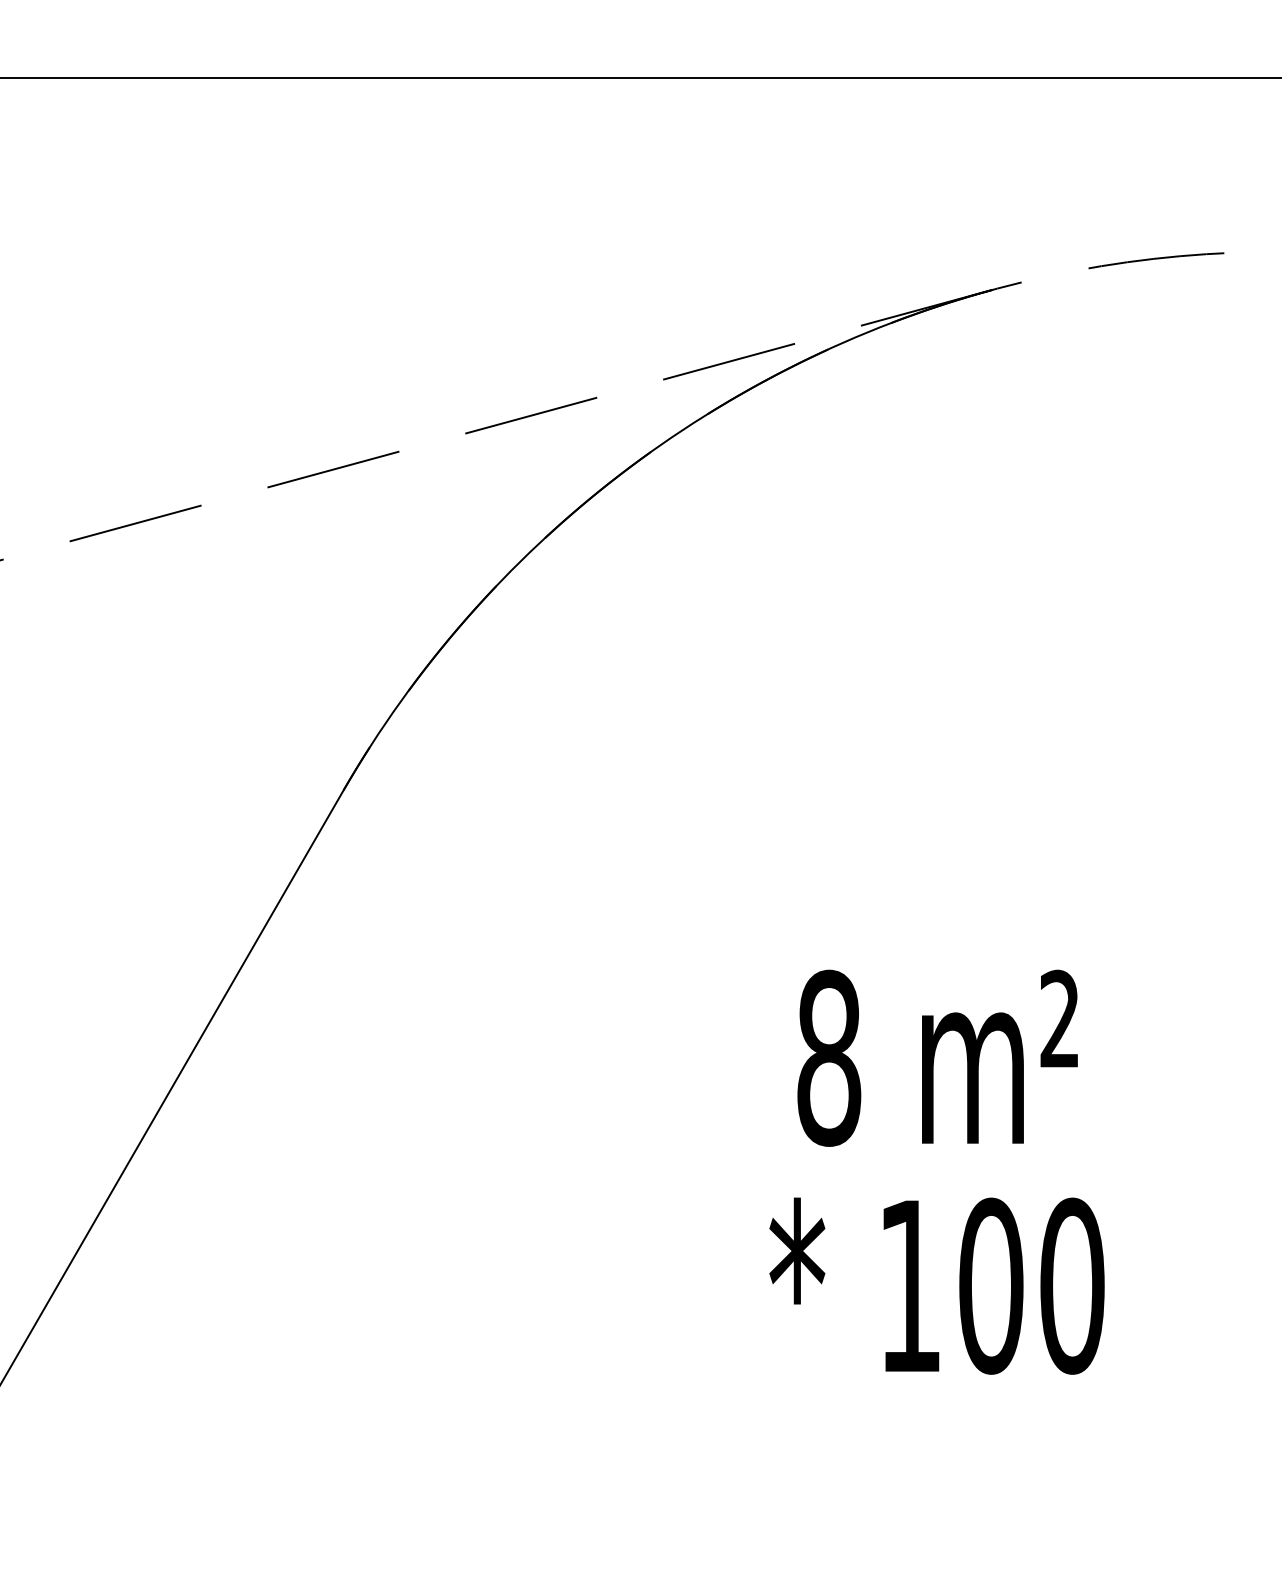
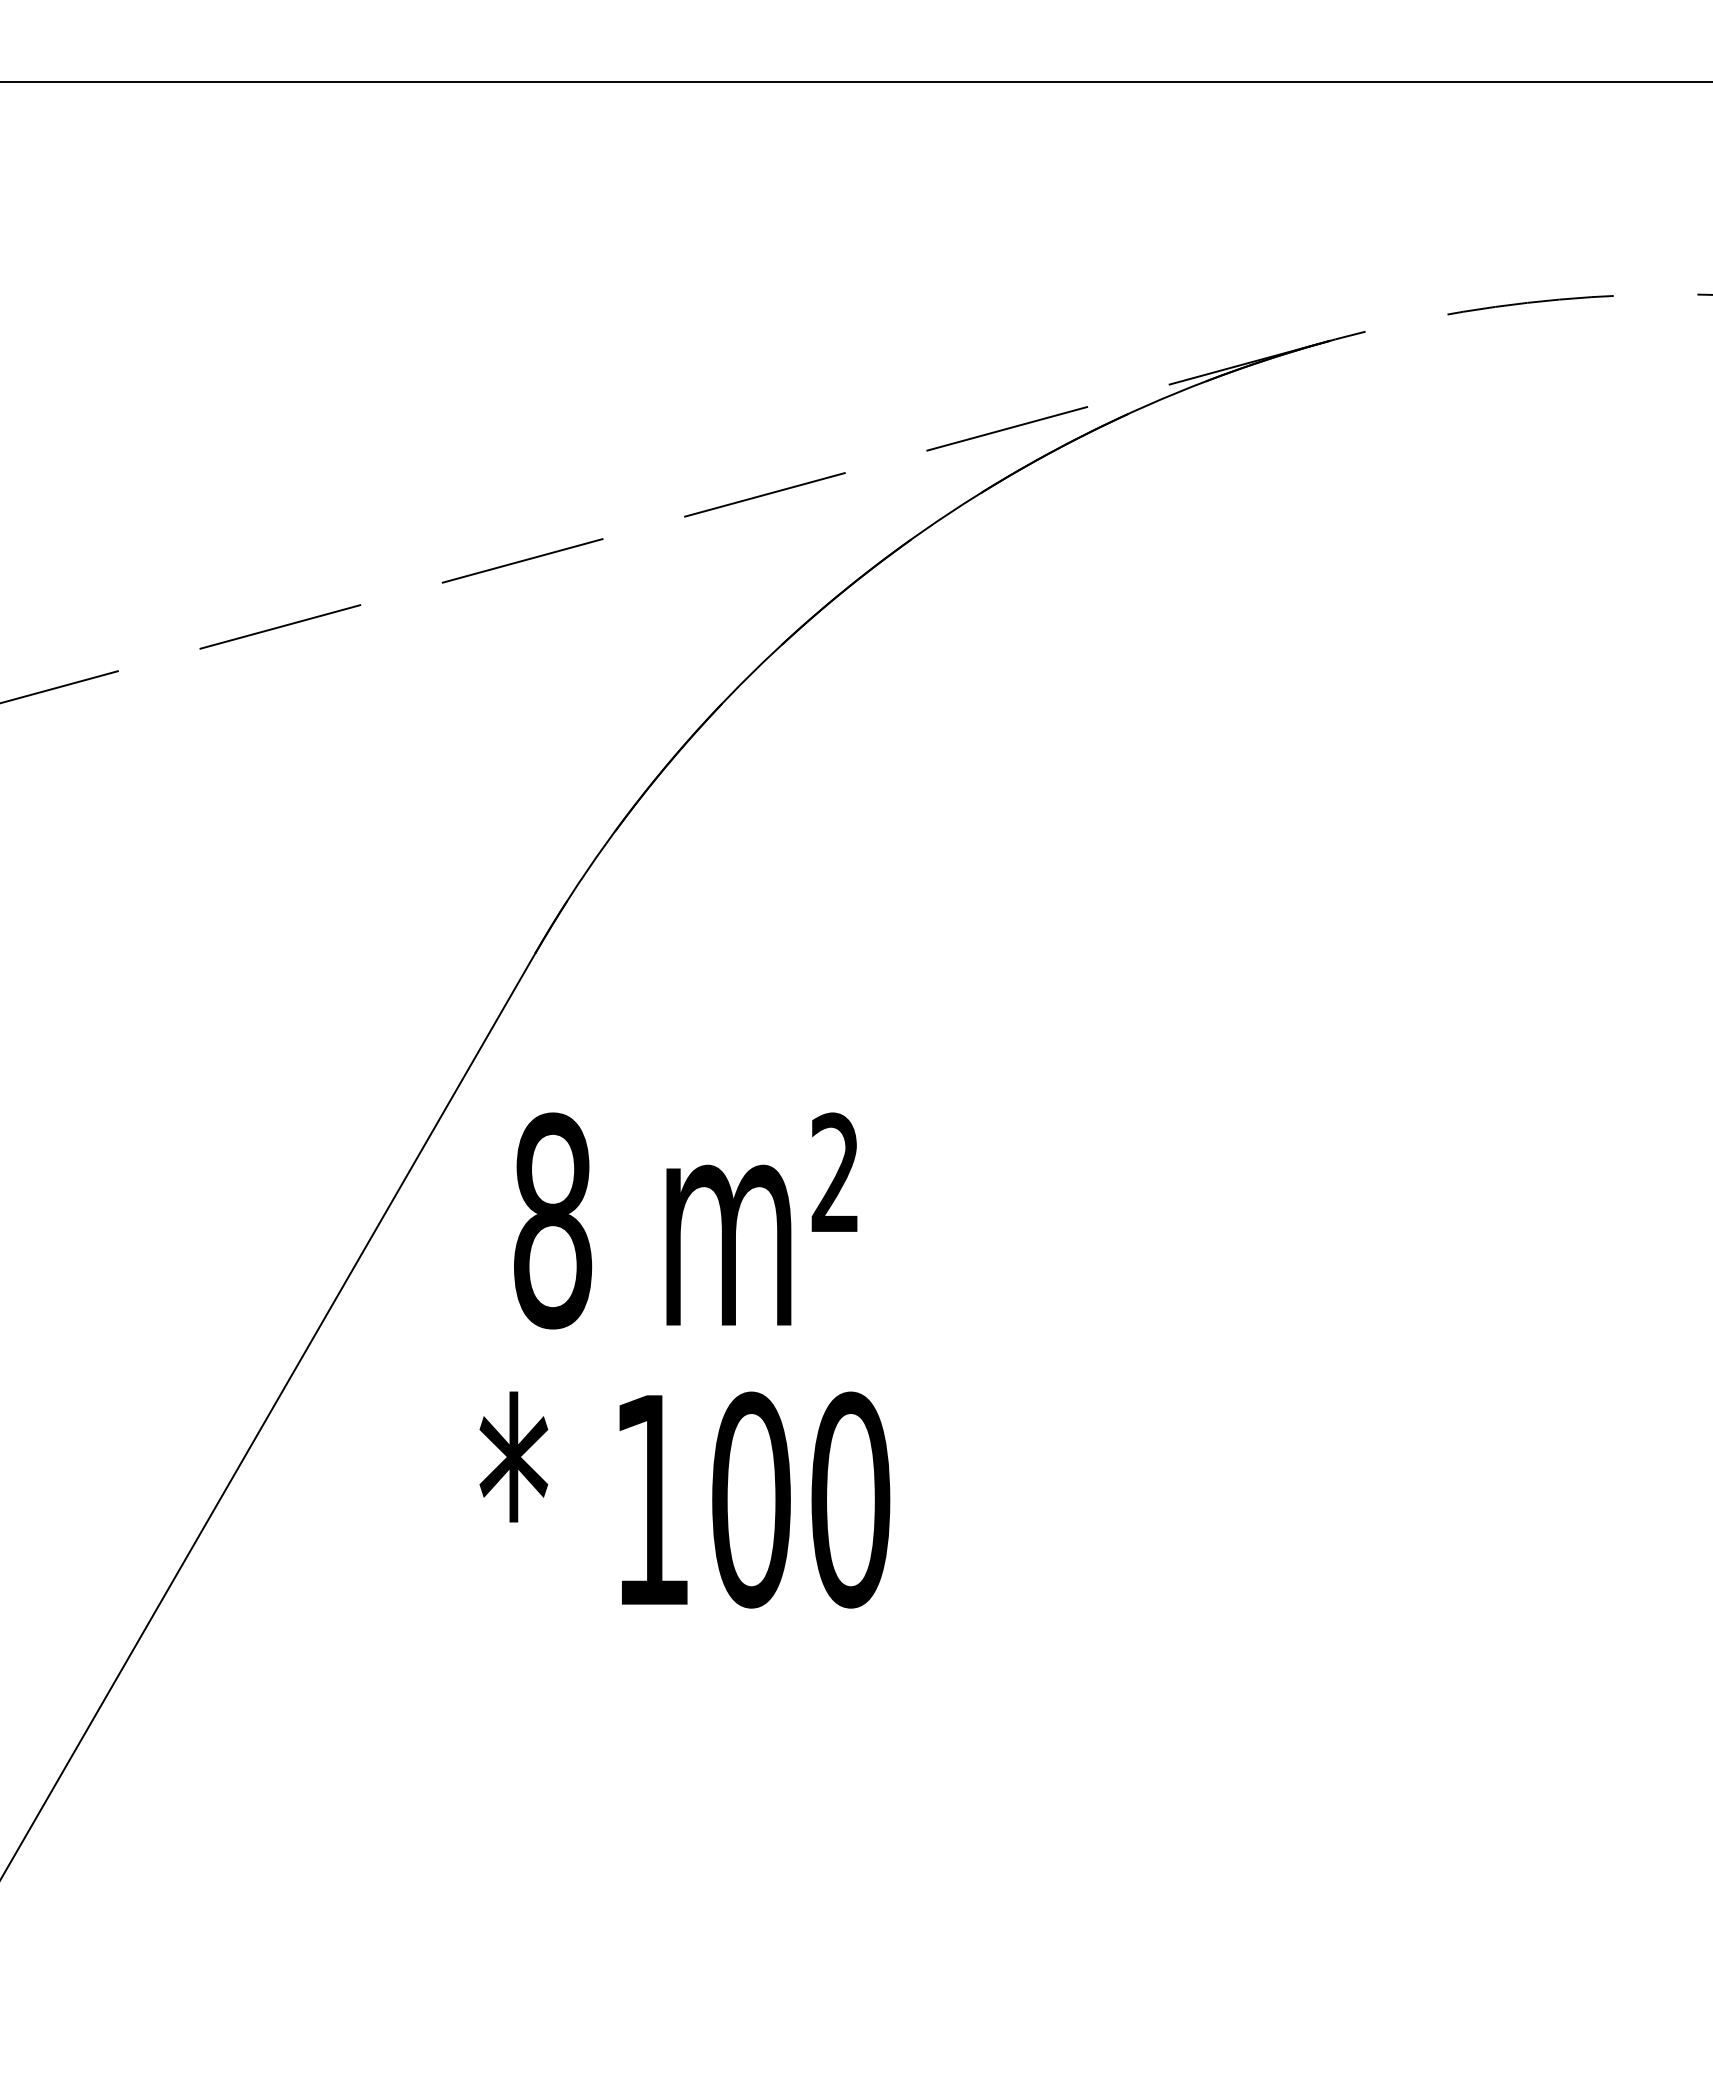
text: (936, 1172) -> (684, 1360), moved

